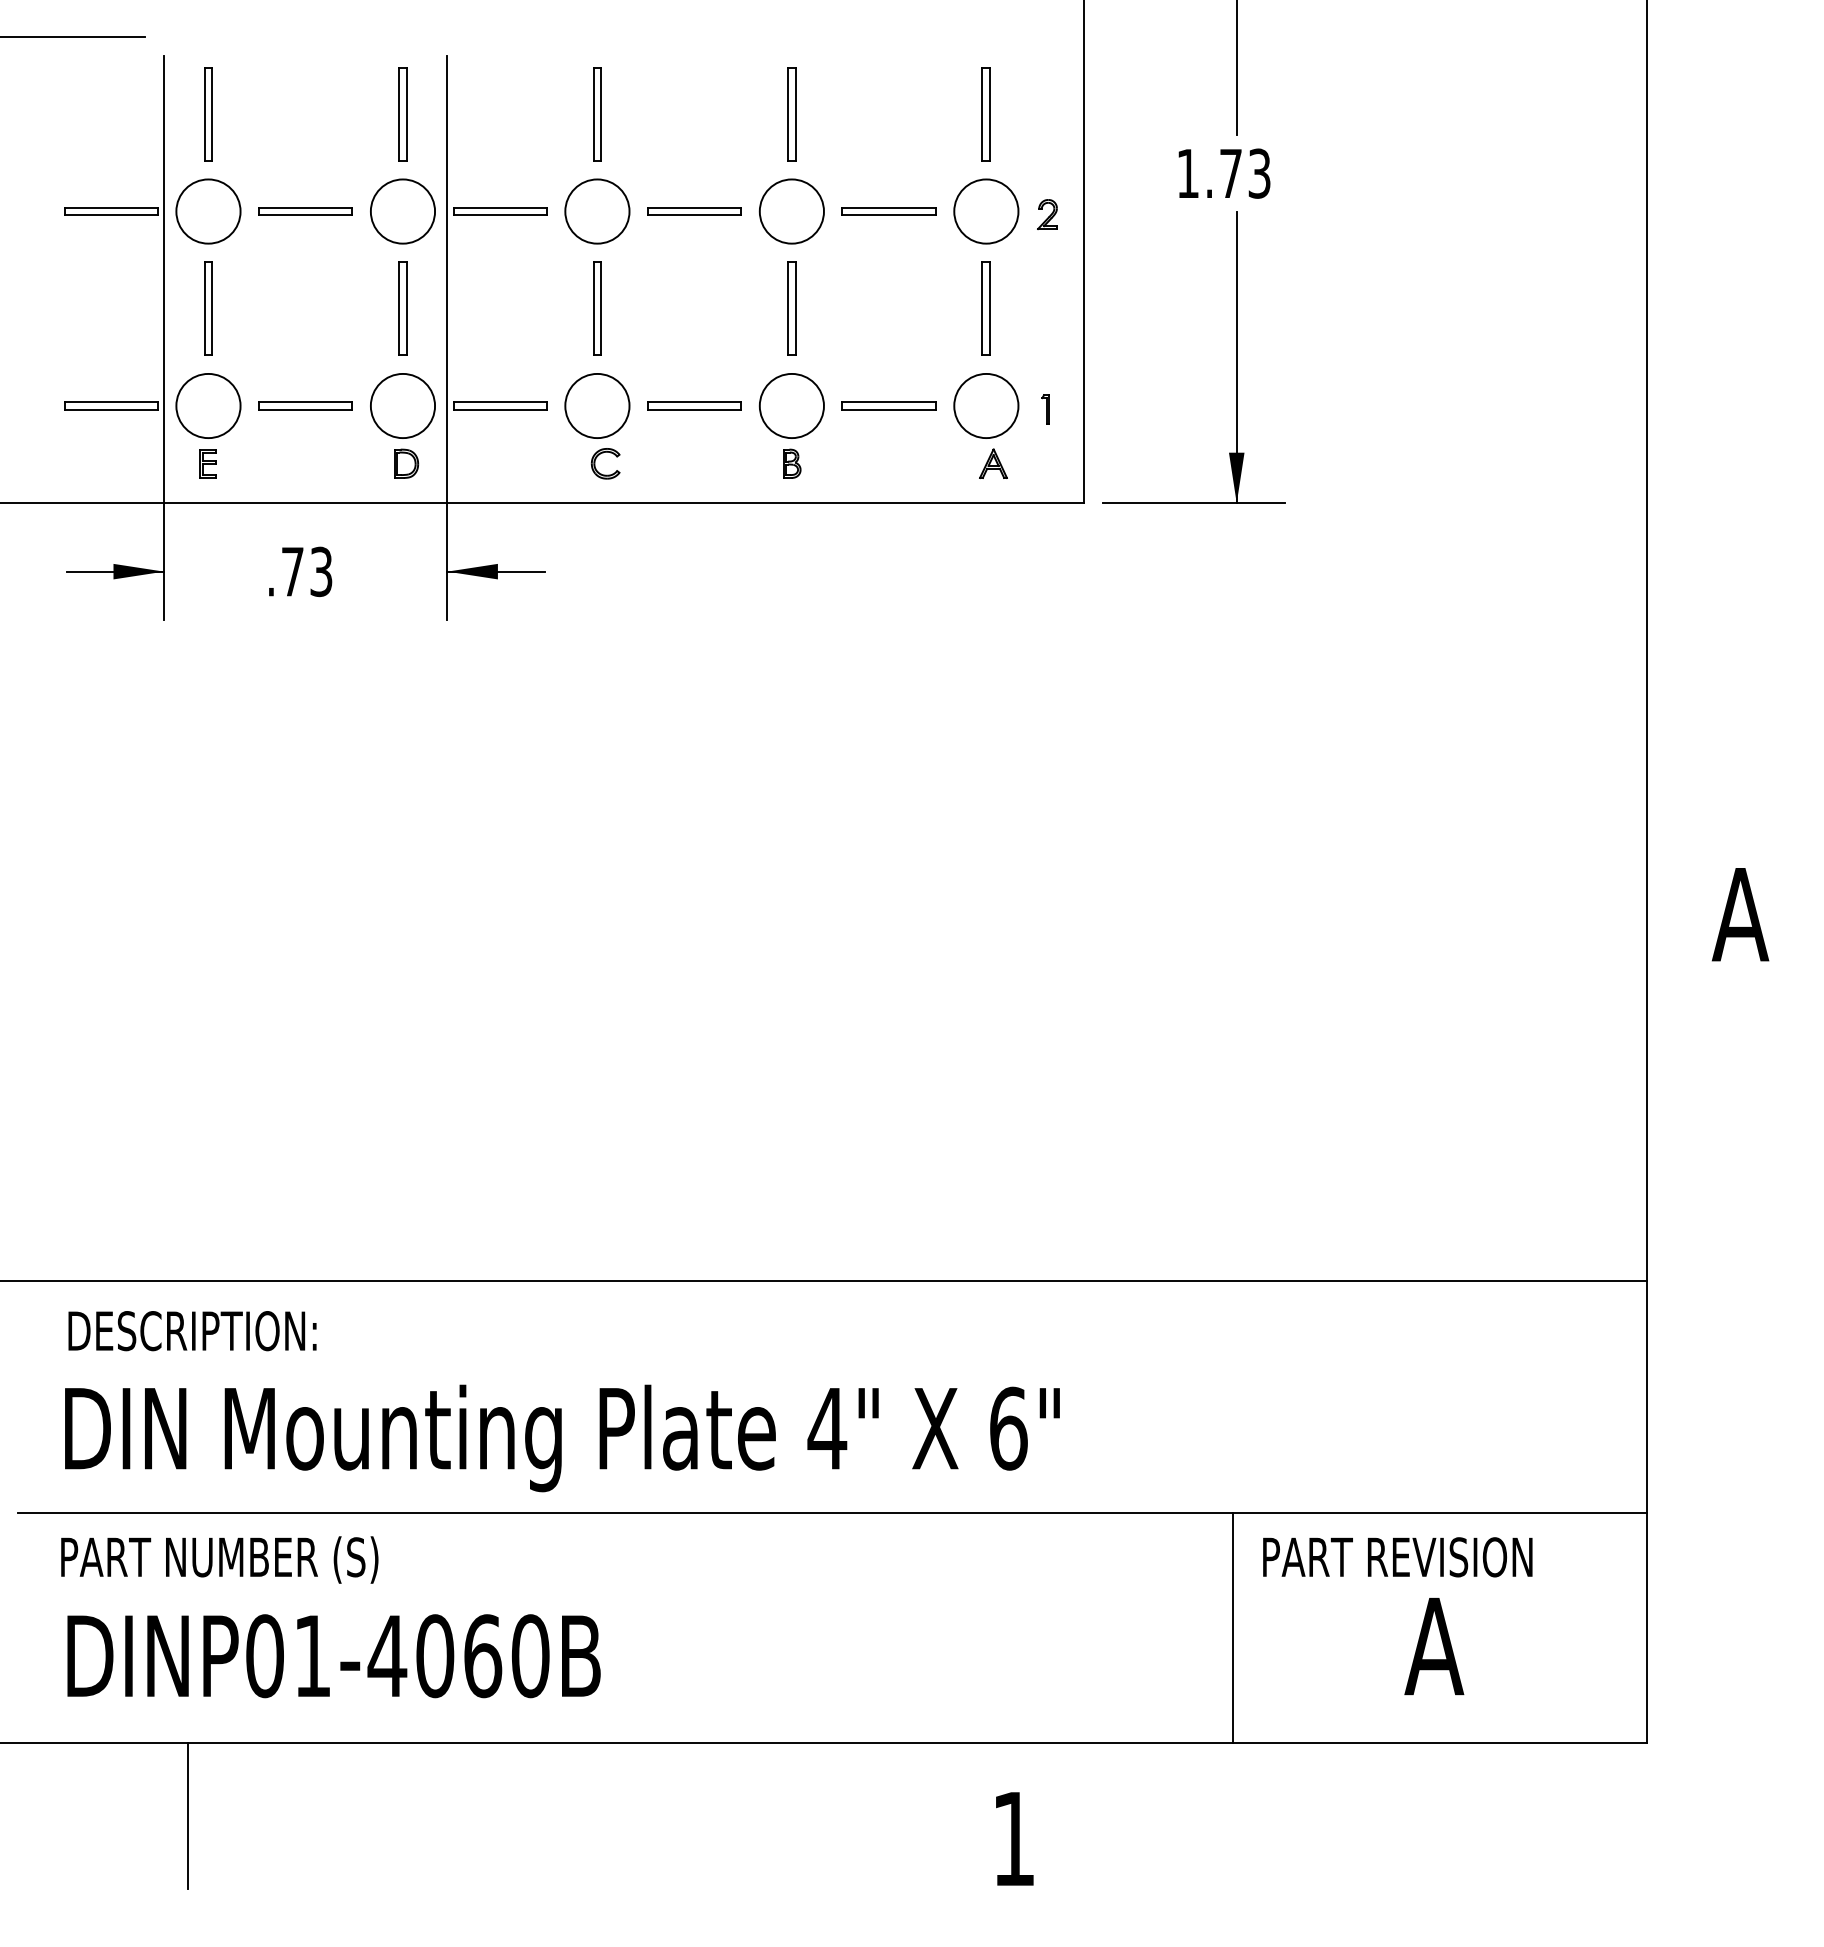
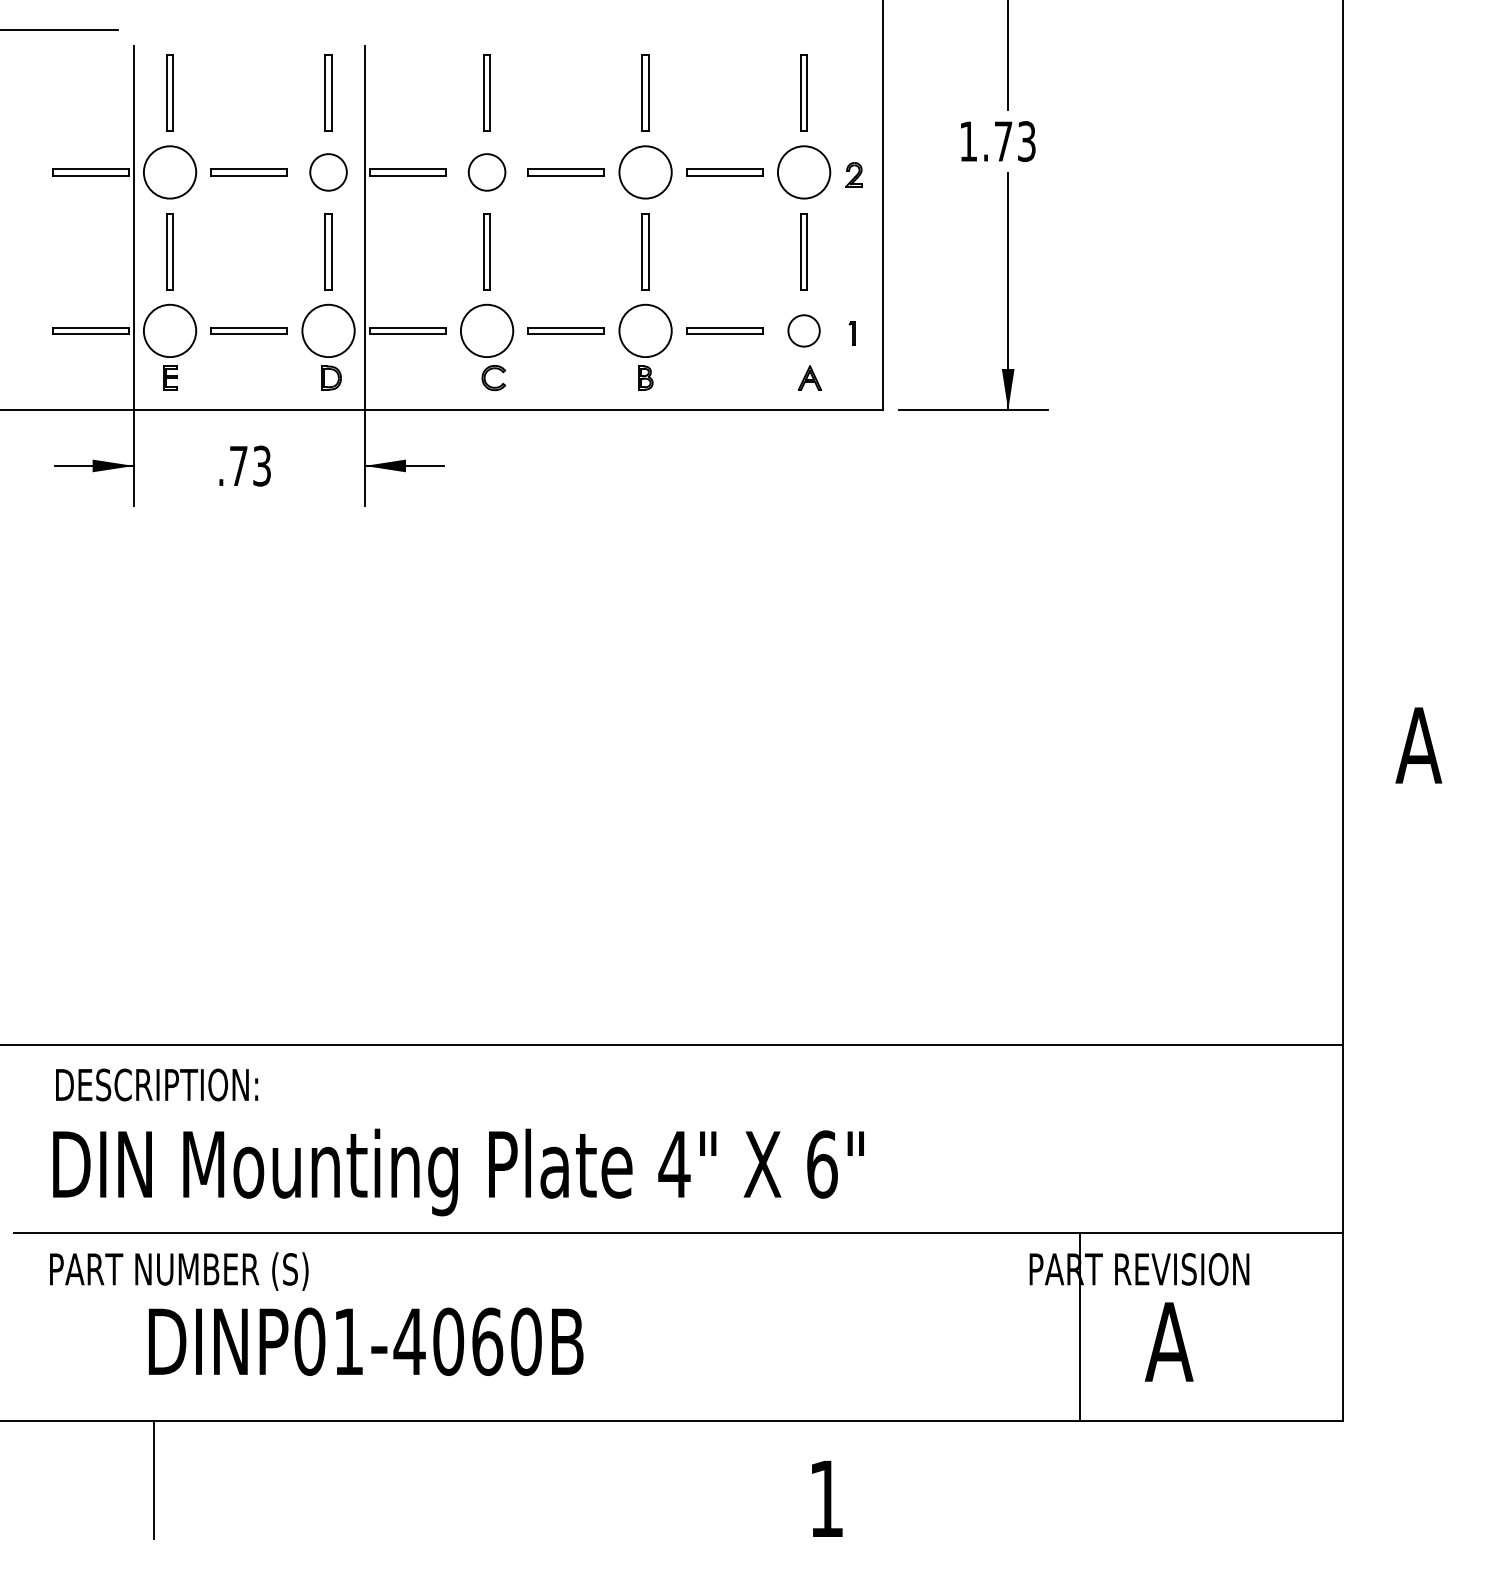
circle: (402, 211) -> (328, 172), size x0.7
circle: (597, 211) -> (487, 172), size x0.7
circle: (986, 405) -> (804, 330), size x0.6
line: (1233, 1627) -> (1080, 1326), moved
text: (333, 1656) -> (365, 1342), moved

